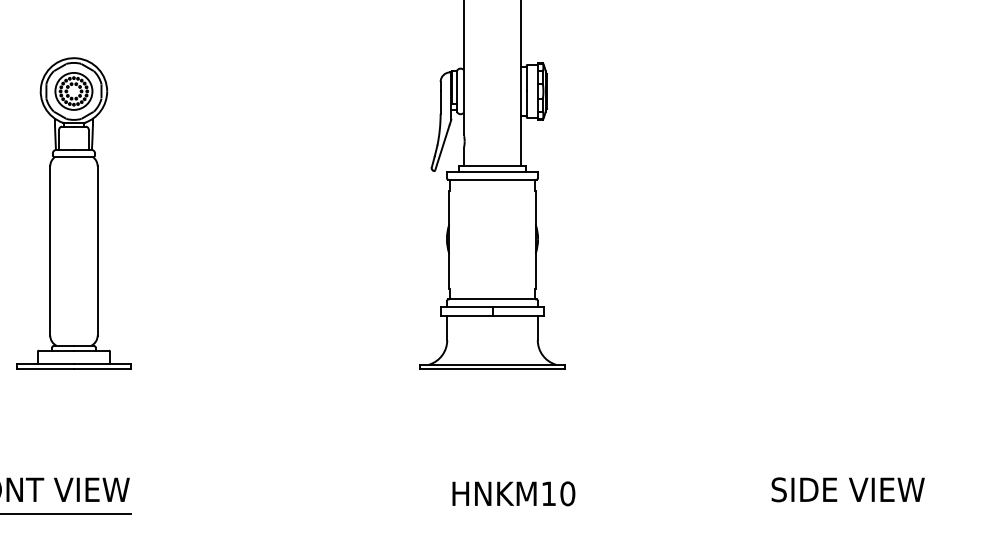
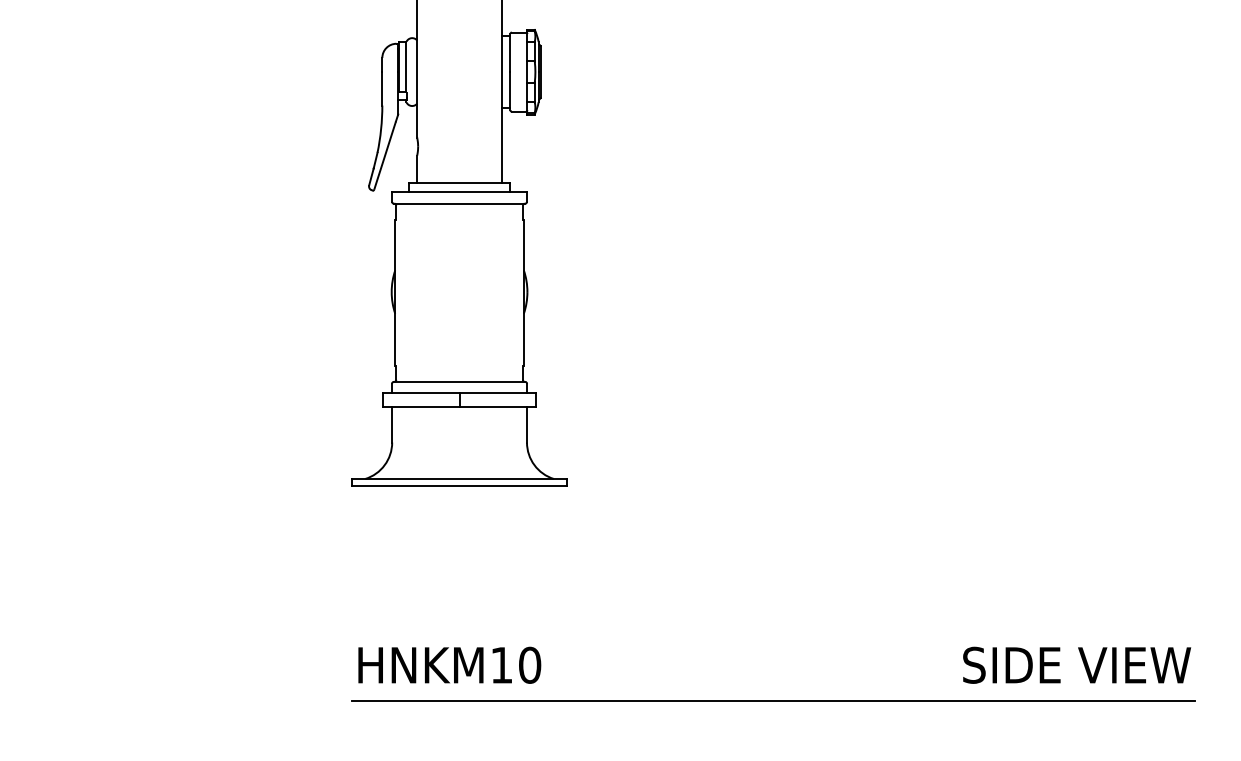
text: (847, 489) -> (1076, 664), moved
text: (513, 493) -> (449, 664), moved
line: (703, 513) -> (773, 700), added

